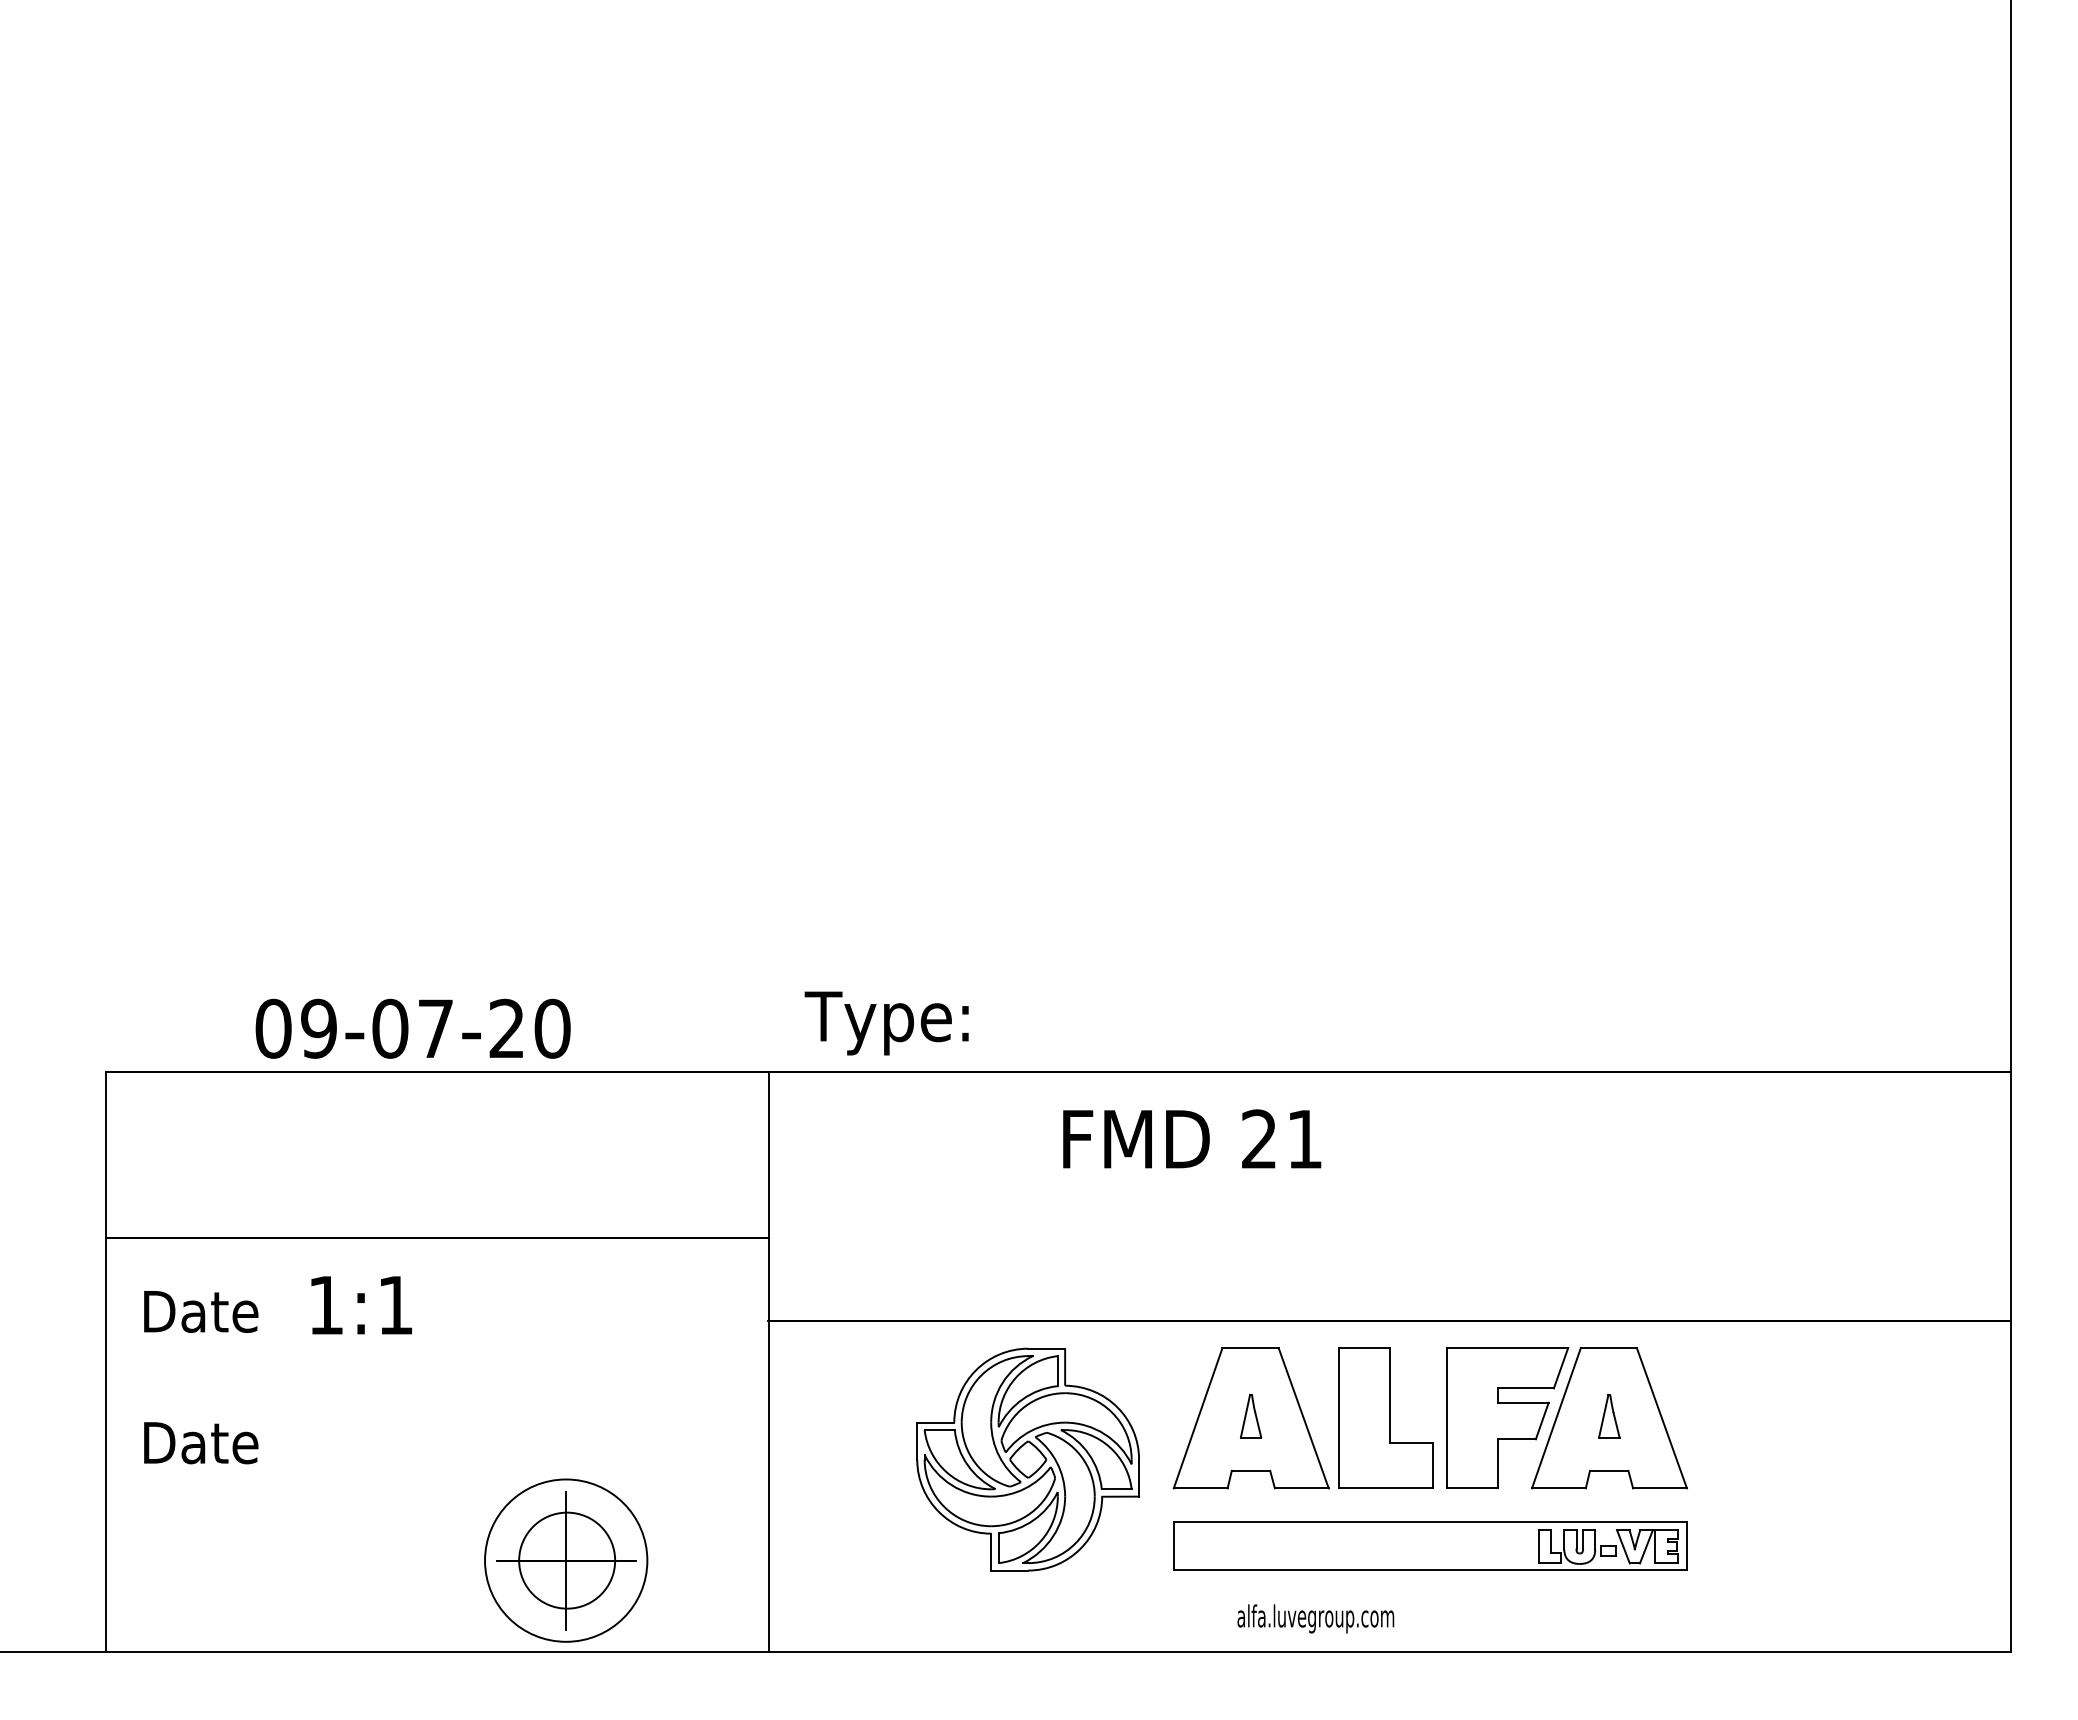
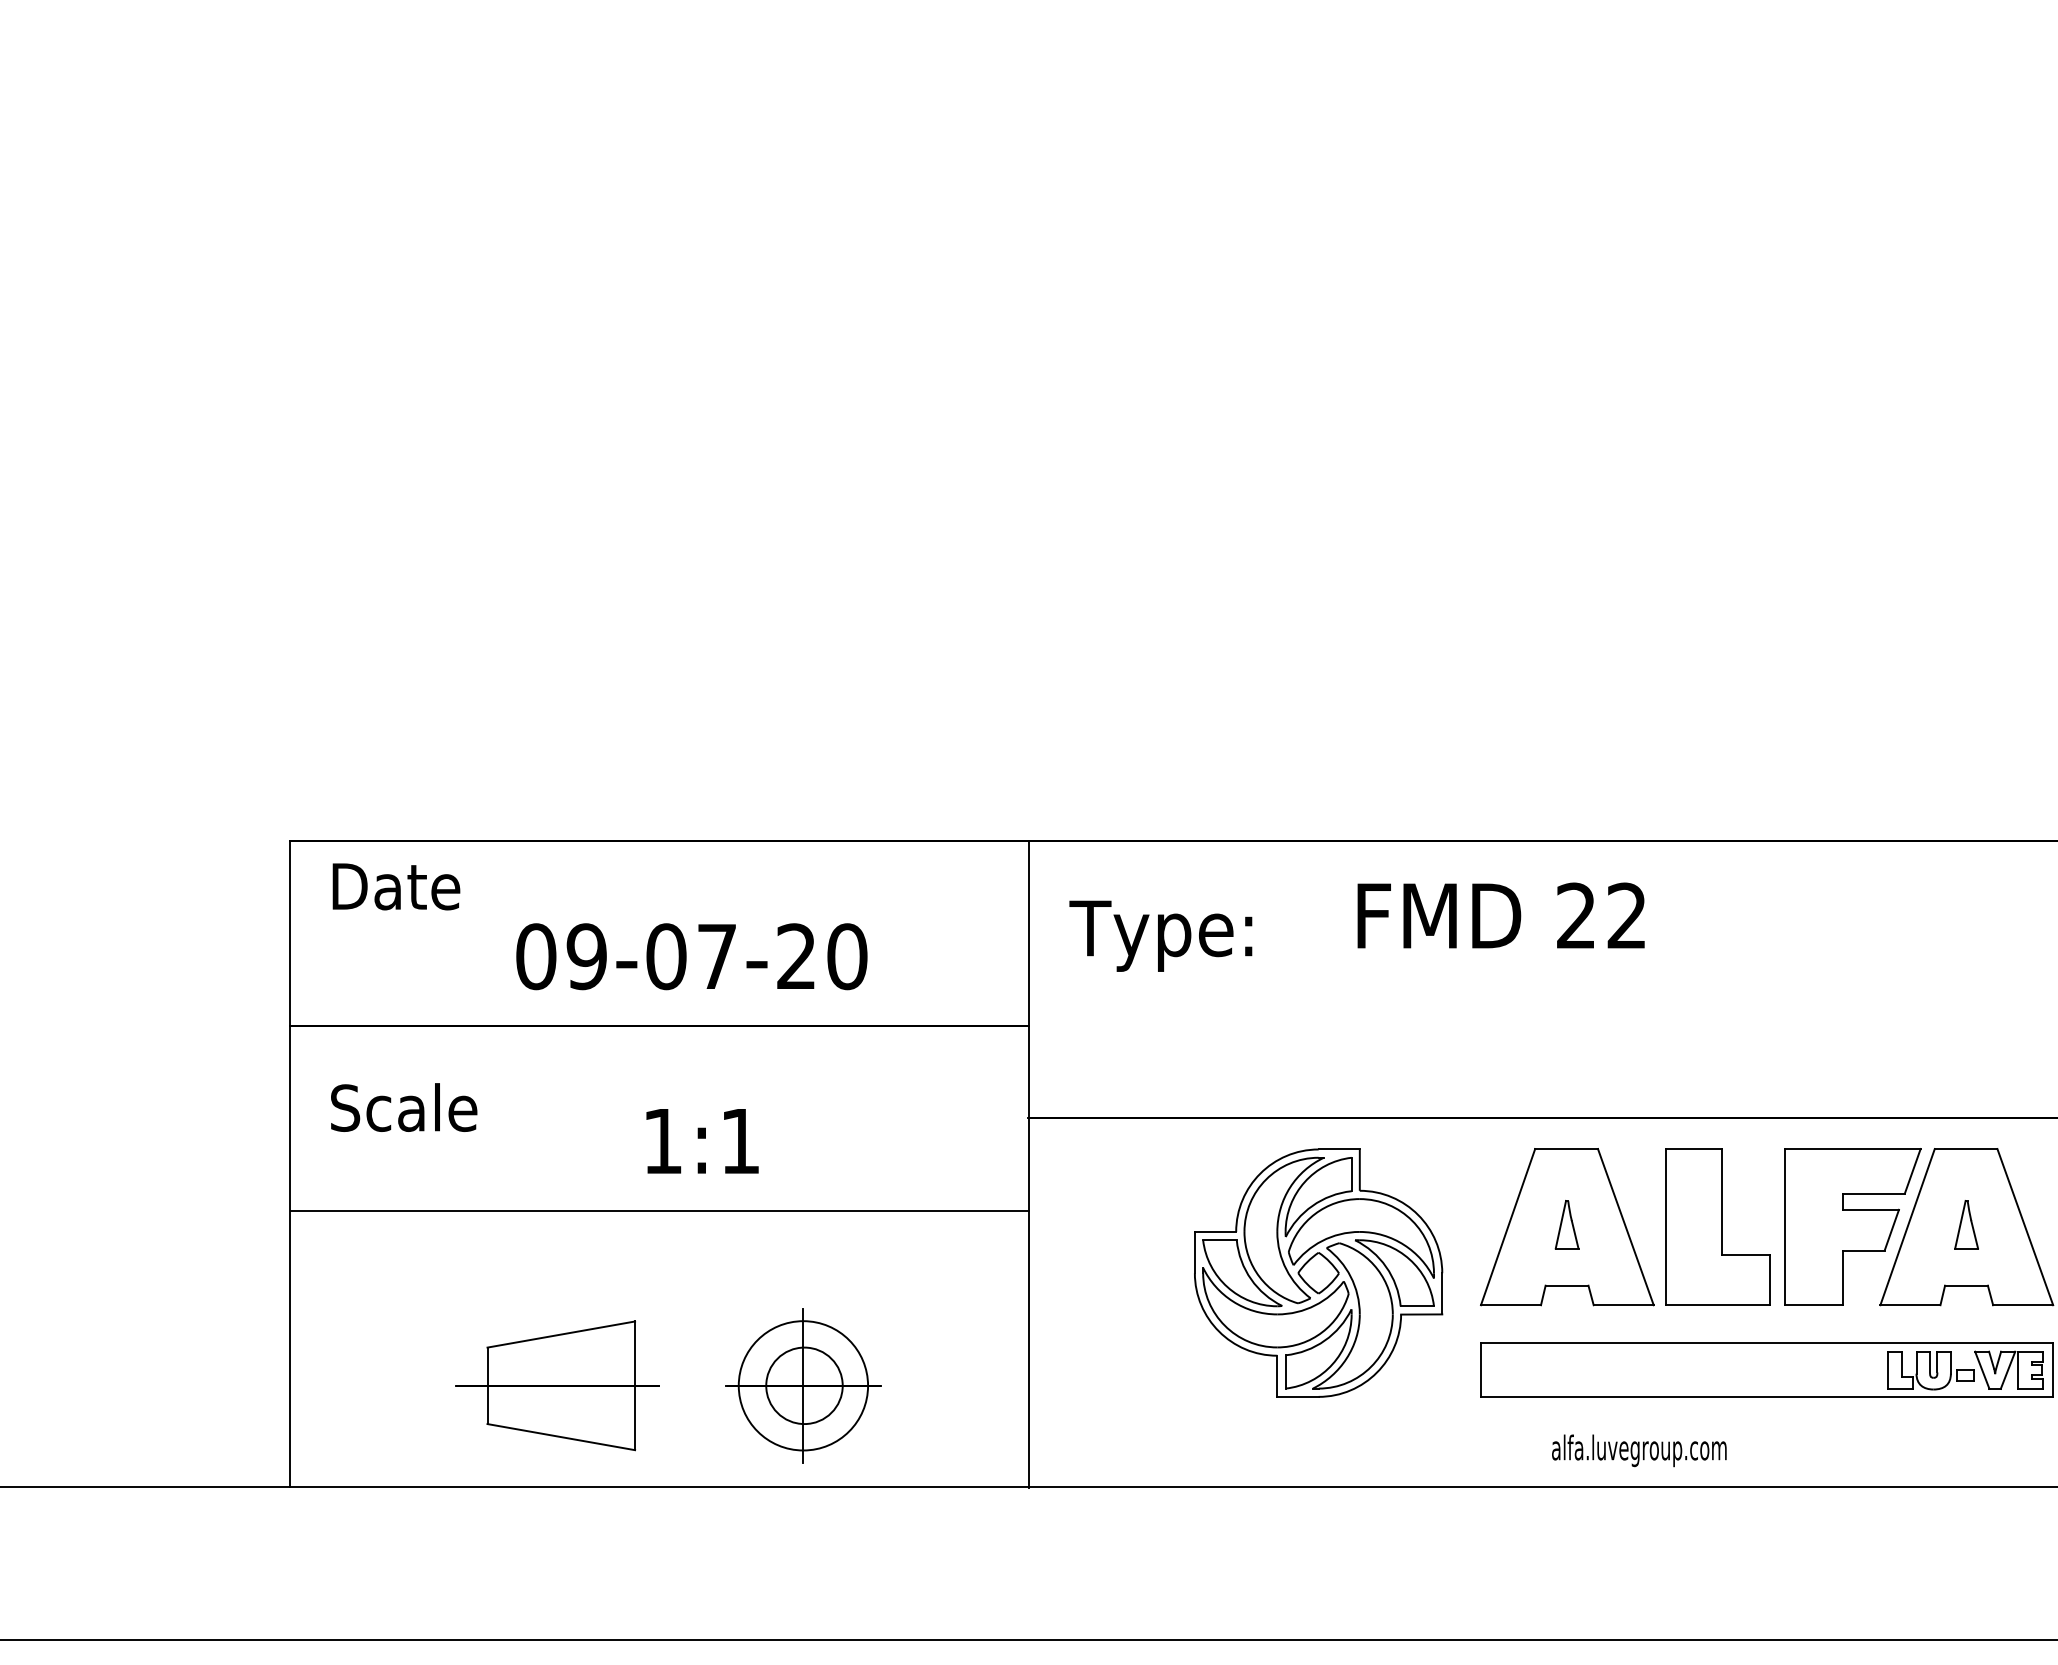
text: (886, 1023) -> (1160, 936), moved
text: (412, 1028) -> (691, 956), moved
text: (1304, 1138) -> (1626, 915), 21 -> 22
text: (361, 1305) -> (702, 1141), moved
text: (207, 1311) -> (403, 1107), Date -> Scale
line: (437, 1403) -> (659, 1210), added
text: (201, 1443) -> (396, 887), moved
part: (345, 1560) -> (557, 1385), added
circle: (566, 1560) -> (803, 1385), size x0.71
circle: (566, 1560) -> (803, 1385), size x0.71

